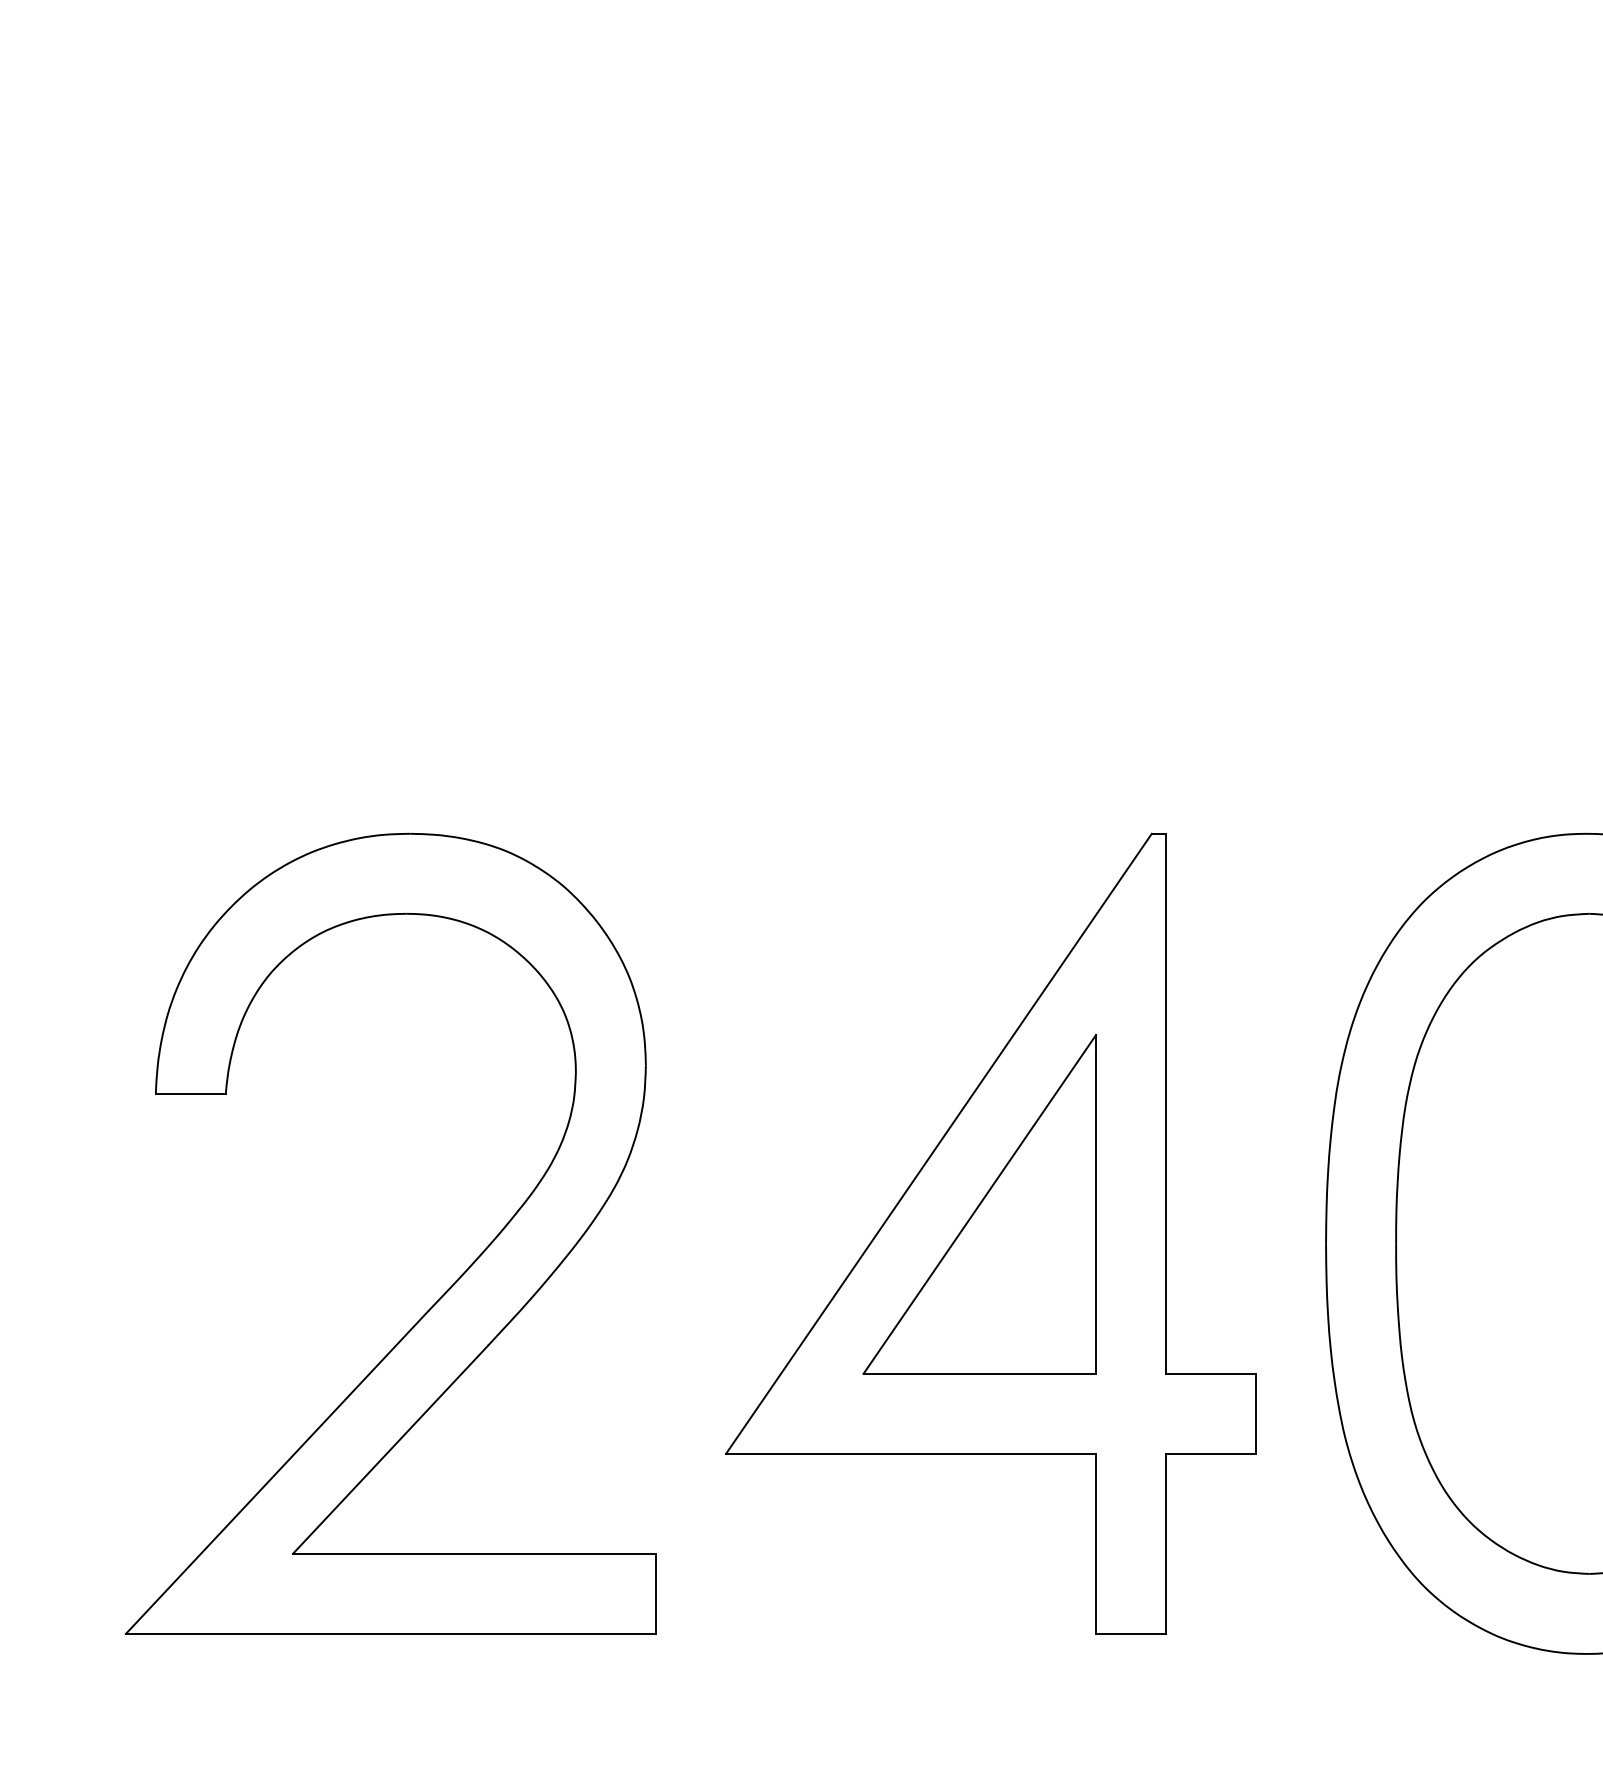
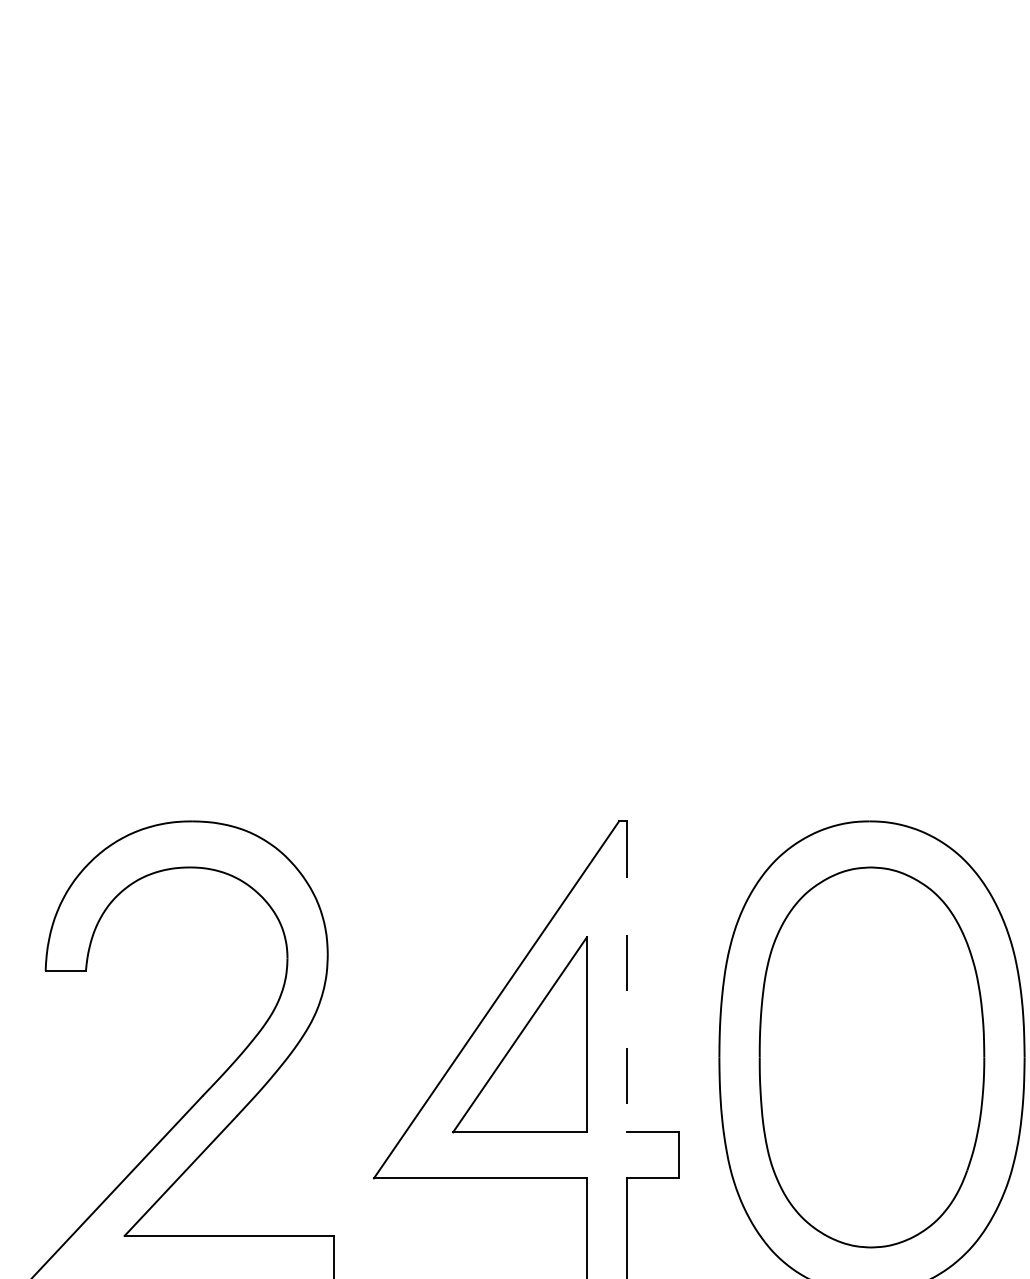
line: (1166, 1104) -> (627, 977), solid -> dashed

